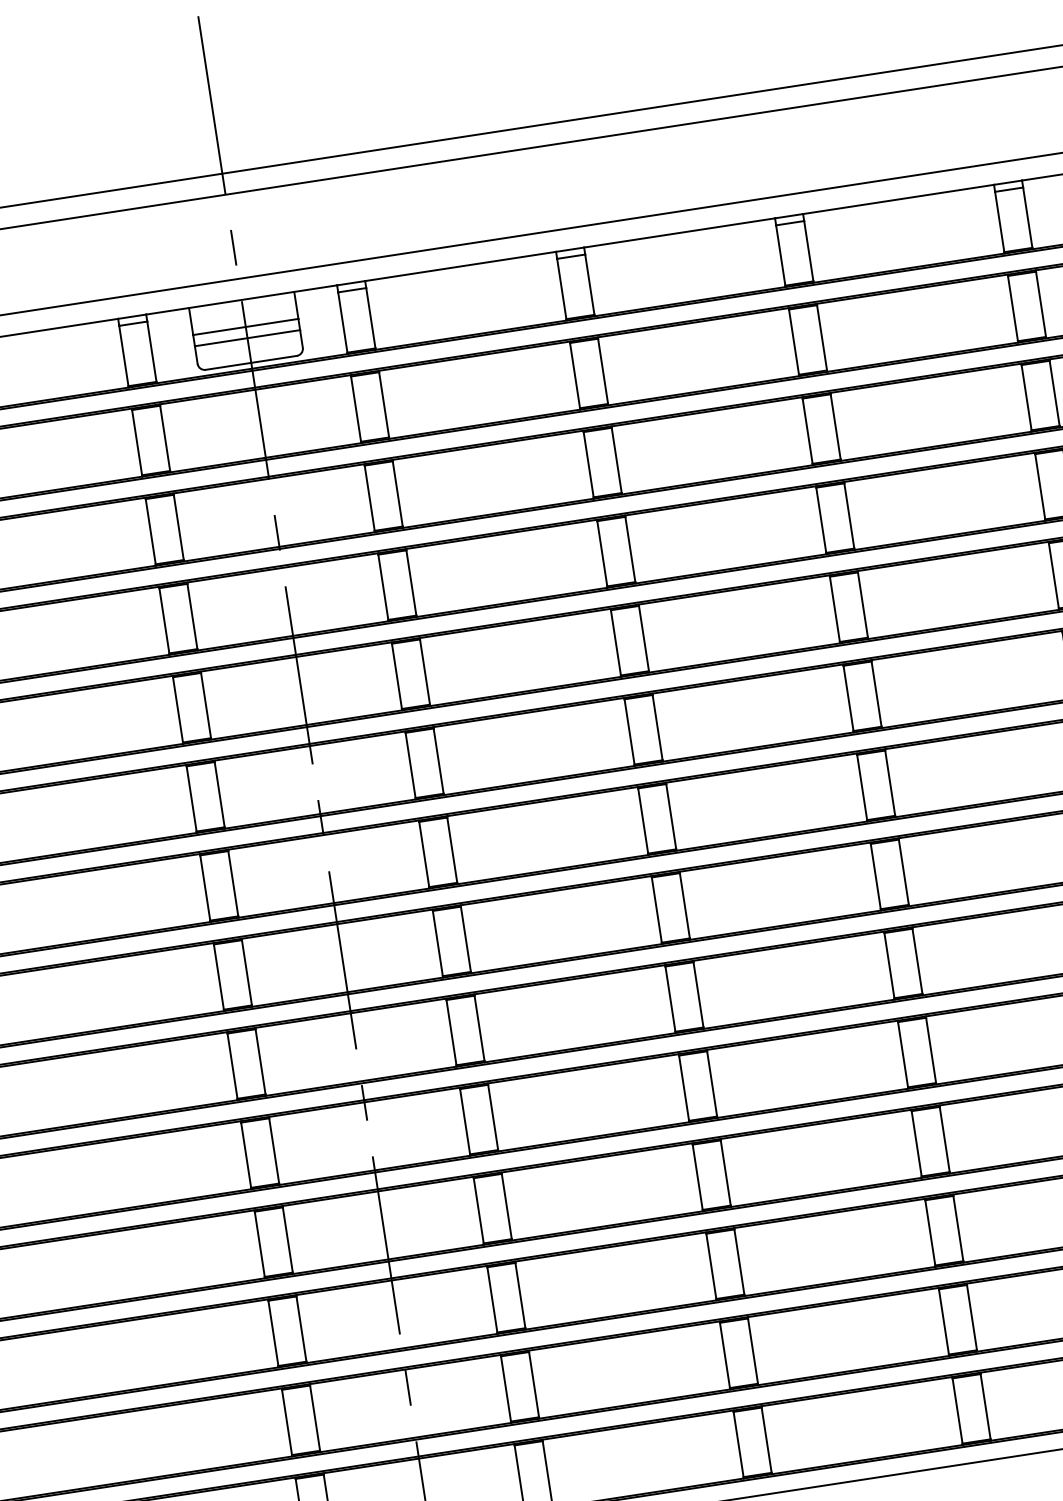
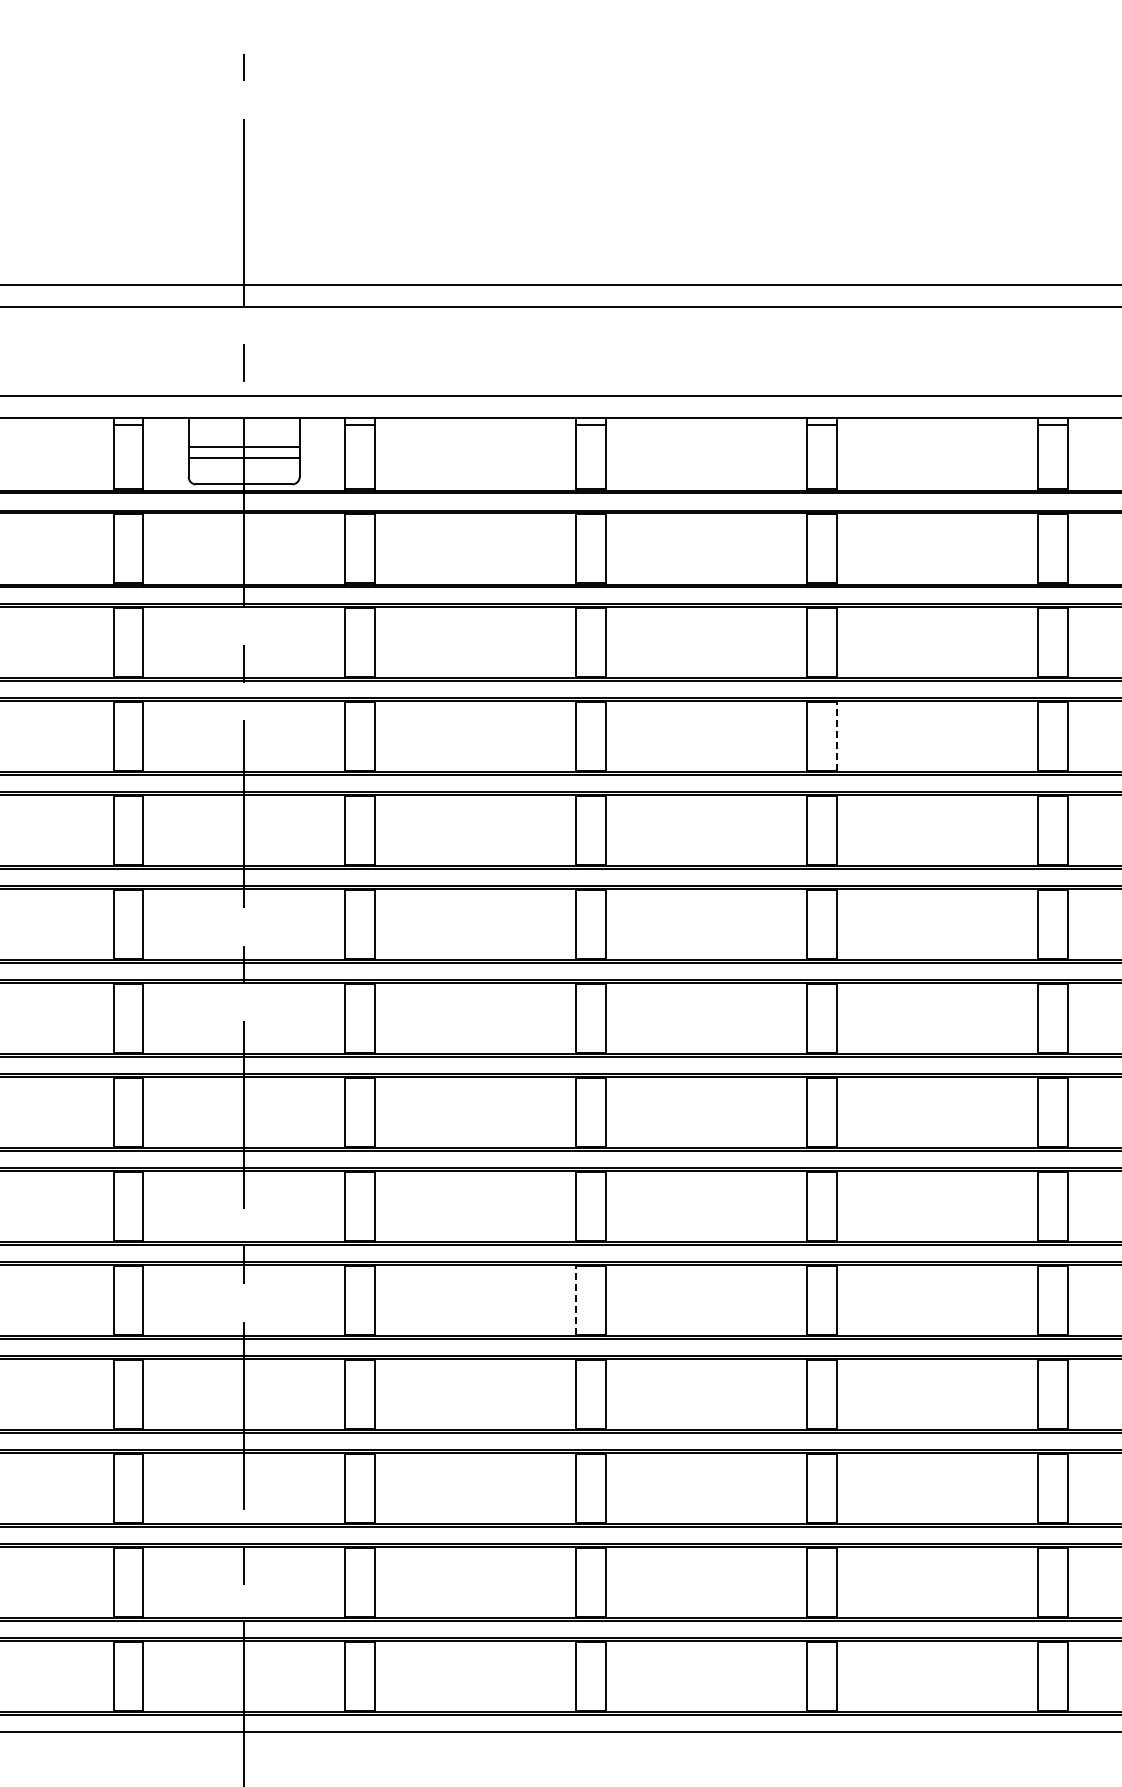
line: (849, 515) -> (836, 736), solid -> dashed
line: (683, 1087) -> (575, 1299), solid -> dashed

